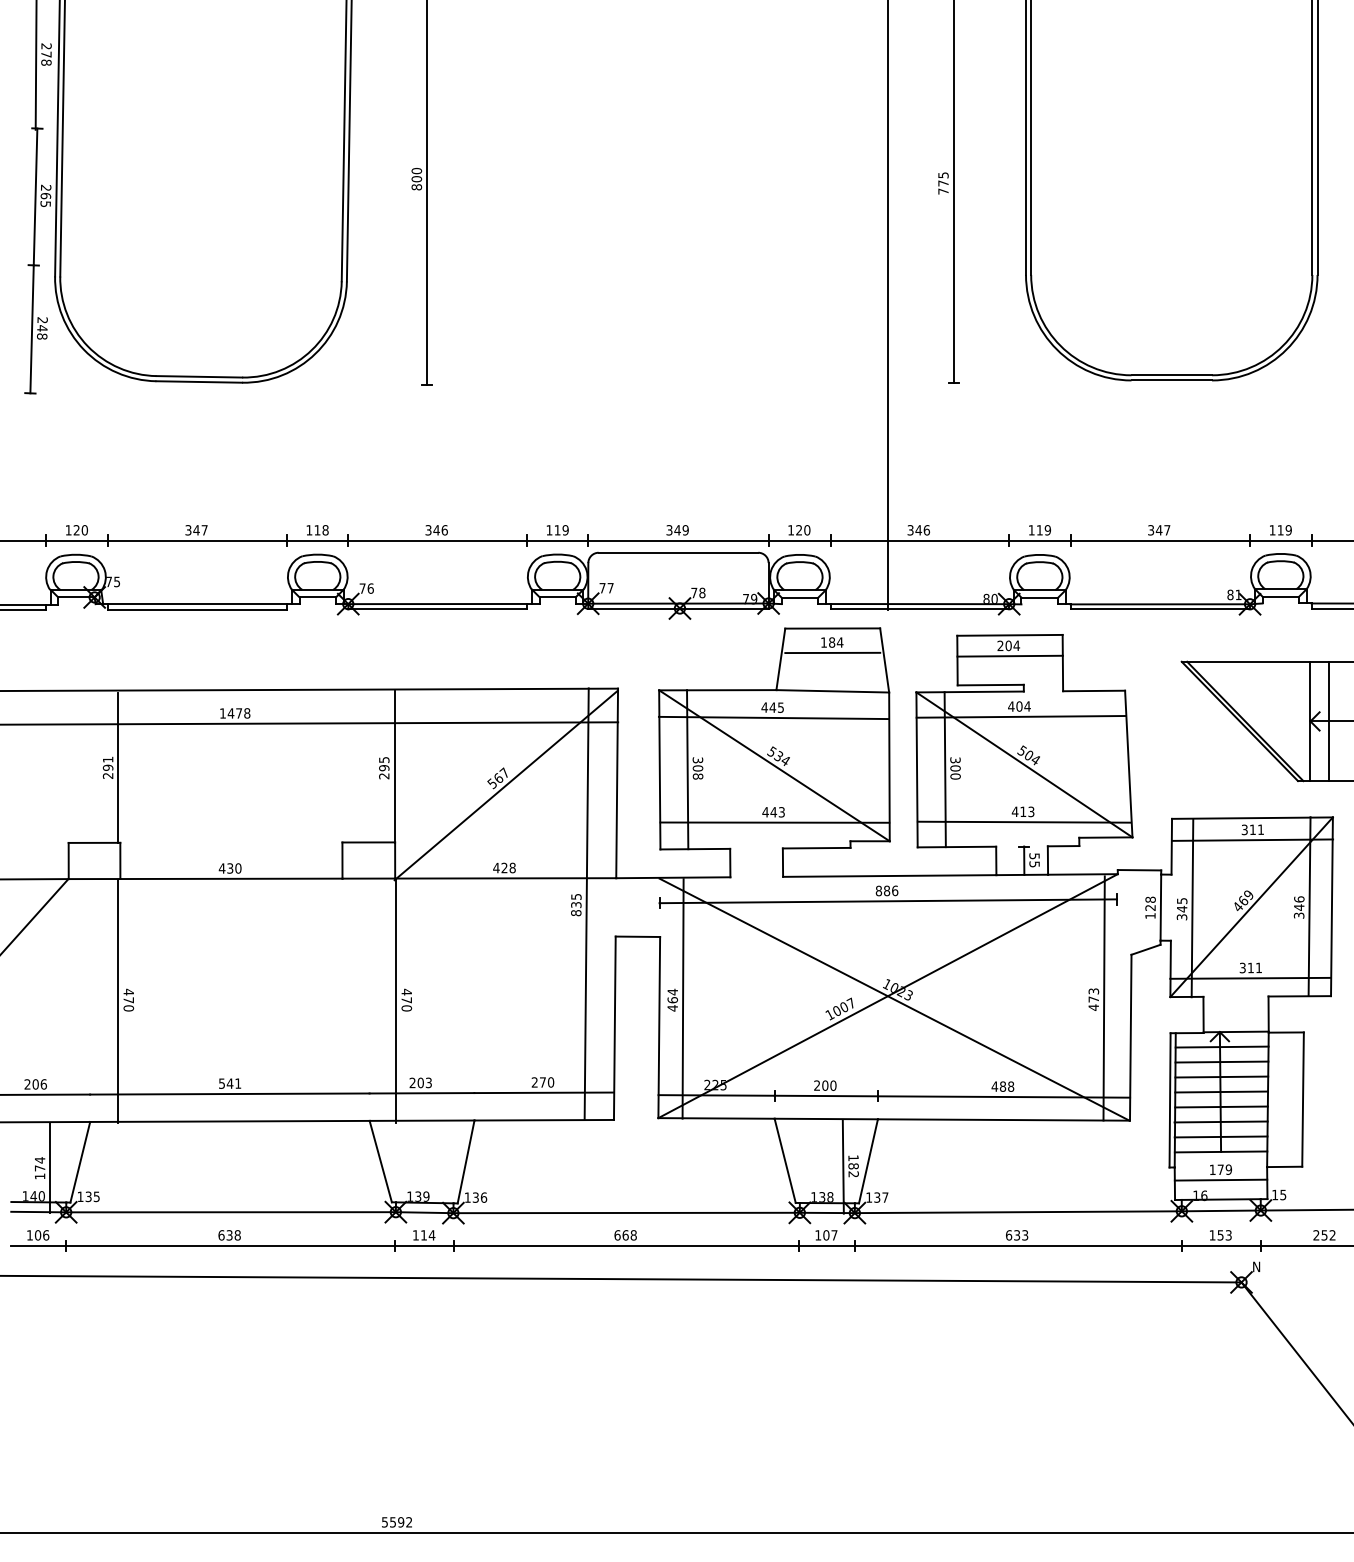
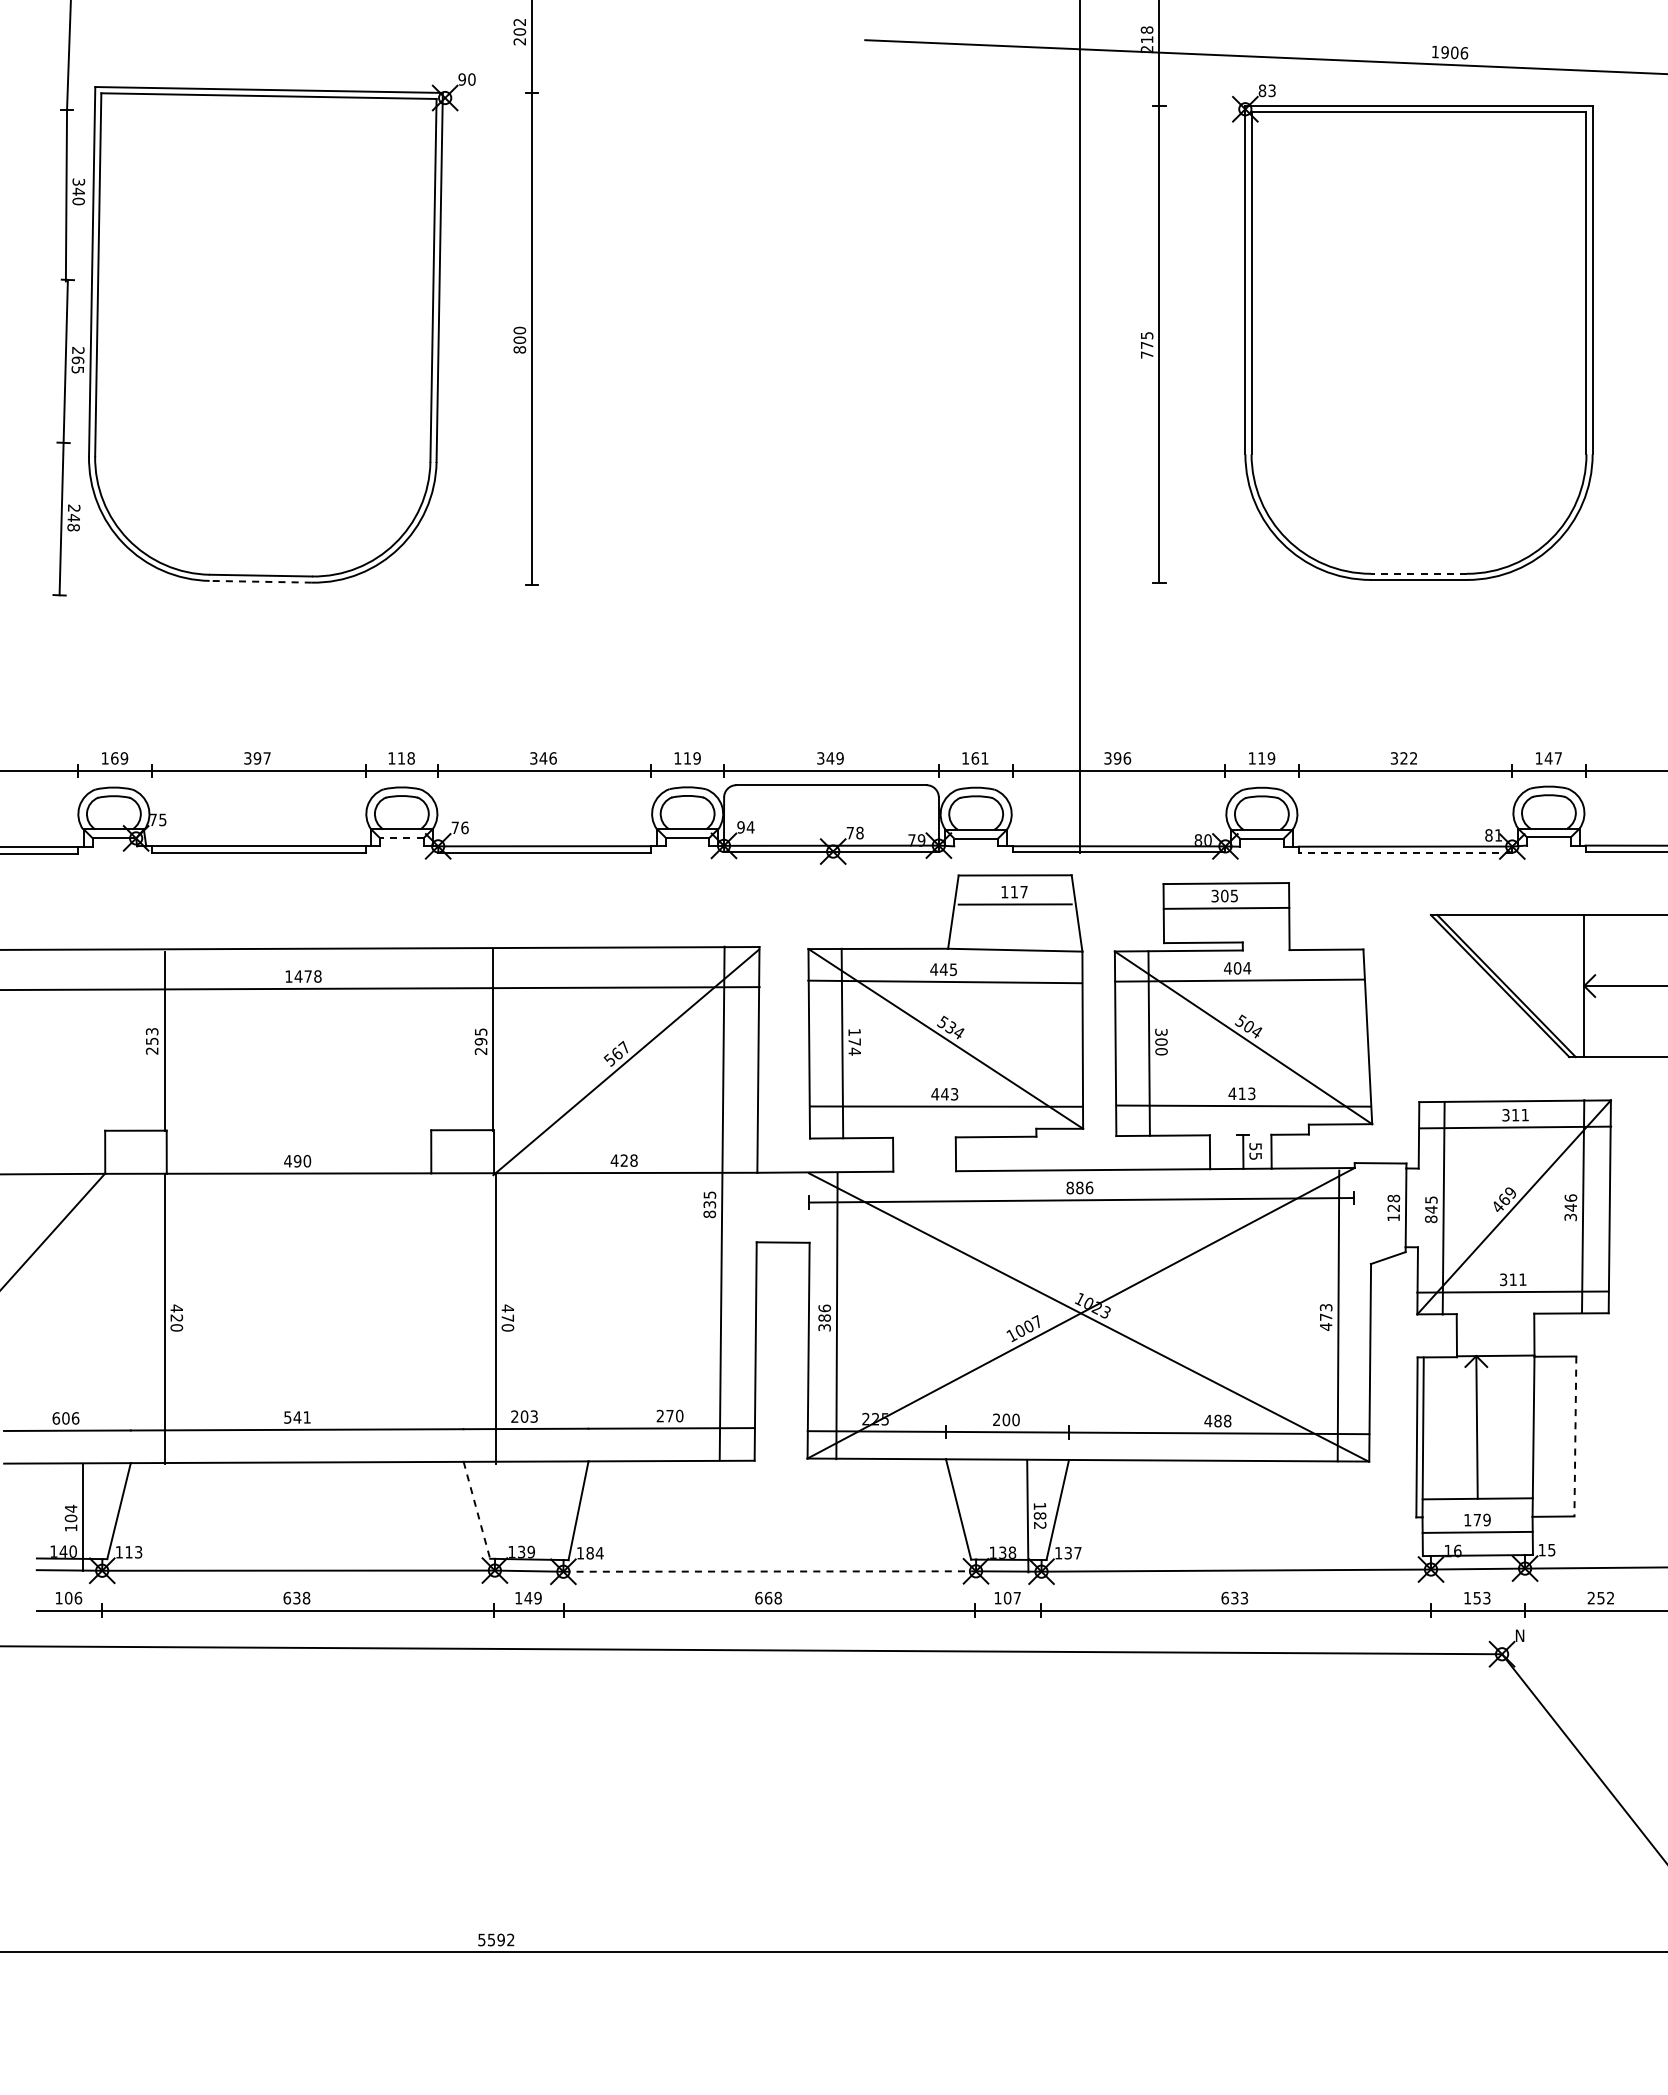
text: (46, 54) -> (78, 191), 278 -> 340
line: (1172, 375) -> (1419, 573), solid -> dashed
line: (199, 381) -> (260, 581), solid -> dashed
text: (80, 530) -> (119, 758), 120 -> 169
text: (196, 530) -> (257, 758), 347 -> 397
text: (802, 530) -> (979, 758), 120 -> 161
text: (918, 530) -> (1117, 758), 346 -> 396
text: (1162, 530) -> (1408, 758), 347 -> 322
text: (1284, 530) -> (1553, 758), 119 -> 147
text: (606, 588) -> (745, 827), 77 -> 94
line: (317, 597) -> (401, 838), solid -> dashed
line: (1160, 609) -> (1405, 852), solid -> dashed
text: (836, 642) -> (1019, 891), 184 -> 117
text: (1008, 645) -> (1224, 895), 204 -> 305
line: (1328, 721) -> (1605, 986), removed
text: (107, 763) -> (151, 1036), 291 -> 253
text: (697, 767) -> (854, 1041), 308 -> 174
text: (230, 868) -> (297, 1161), 430 -> 490
text: (1182, 917) -> (1431, 1219), 345 -> 845
text: (128, 999) -> (176, 1317), 470 -> 420
text: (672, 999) -> (824, 1317), 464 -> 386
line: (1221, 1046) -> (1478, 1373), removed
line: (1221, 1061) -> (1478, 1391), removed
line: (1221, 1076) -> (1478, 1409), removed
text: (27, 1084) -> (56, 1418), 206 -> 606
line: (1221, 1091) -> (1478, 1426), removed
line: (1303, 1099) -> (1575, 1436), solid -> dashed
line: (1221, 1106) -> (1478, 1444), removed
line: (1220, 1121) -> (1477, 1462), removed
line: (1220, 1136) -> (1477, 1480), removed
line: (381, 1161) -> (477, 1510), solid -> dashed
text: (39, 1168) -> (70, 1518), 174 -> 104
text: (92, 1197) -> (133, 1552), 135 -> 113
text: (479, 1197) -> (594, 1553), 136 -> 184
line: (627, 1212) -> (770, 1571), solid -> dashed
text: (427, 1234) -> (532, 1597), 114 -> 149

